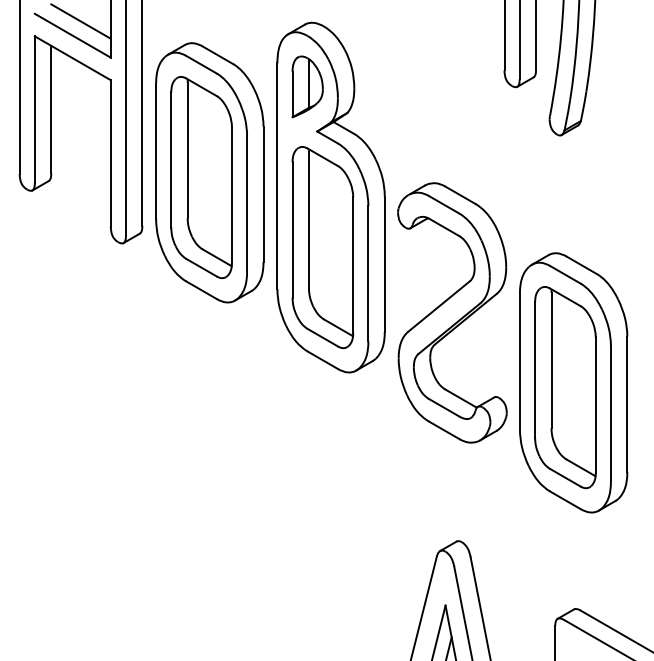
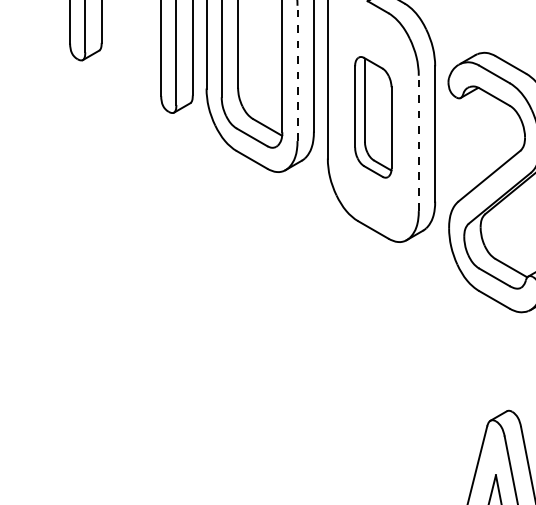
line: (247, 203) -> (297, 73), solid -> dashed
part: (322, 247) -> (372, 117), size x0.6
line: (368, 273) -> (418, 143), solid -> dashed

